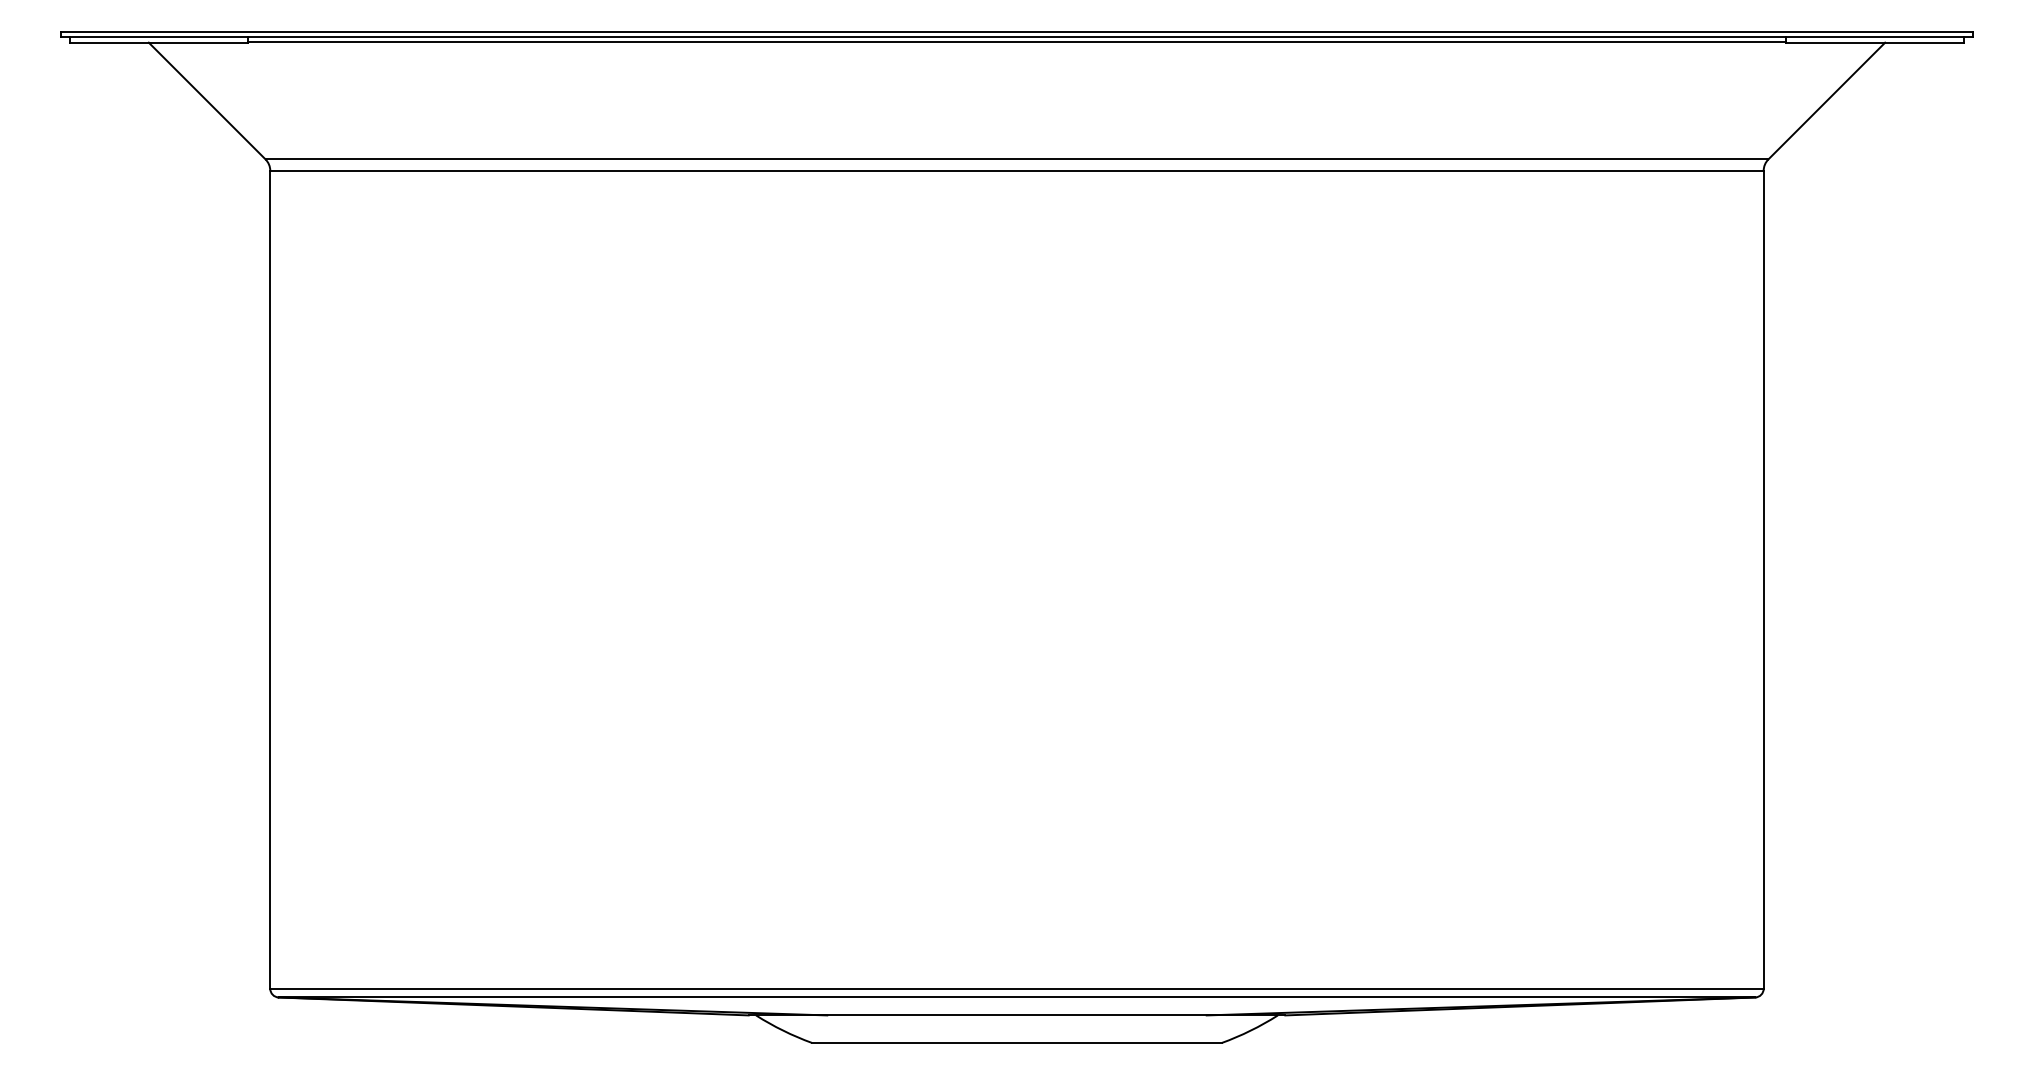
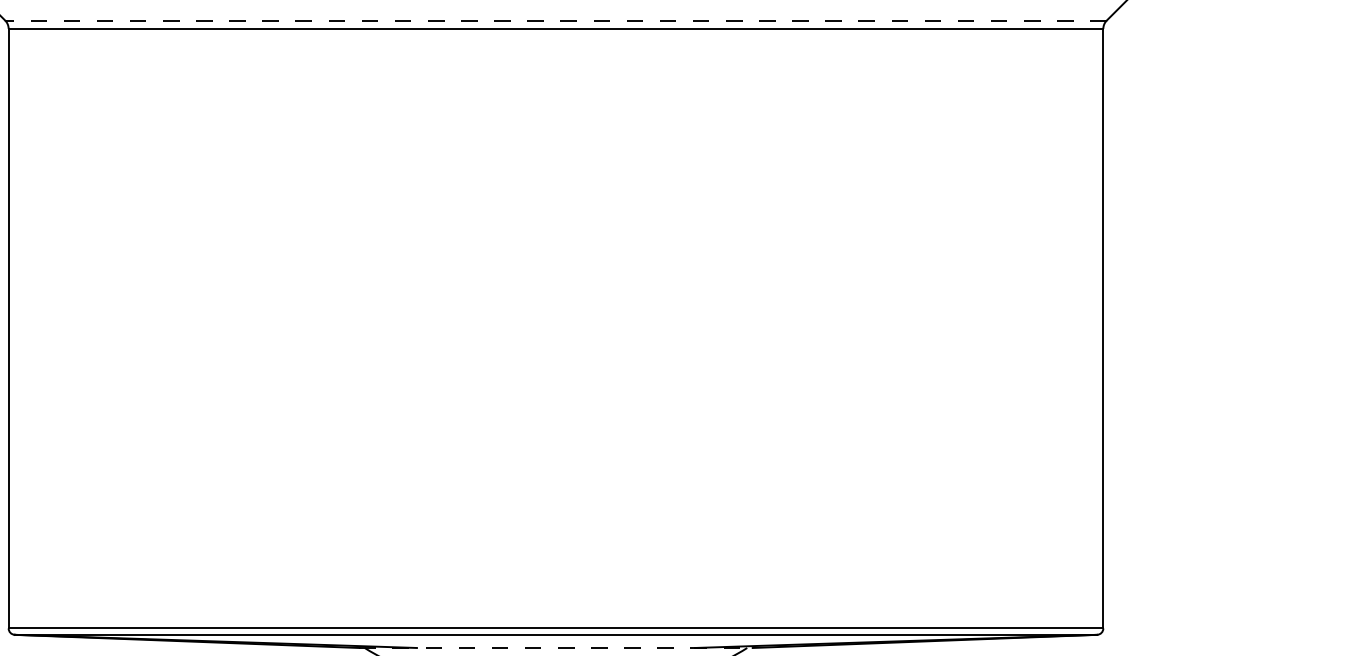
line: (1016, 159) -> (555, 20), solid -> dashed
line: (1017, 1015) -> (556, 648), solid -> dashed

